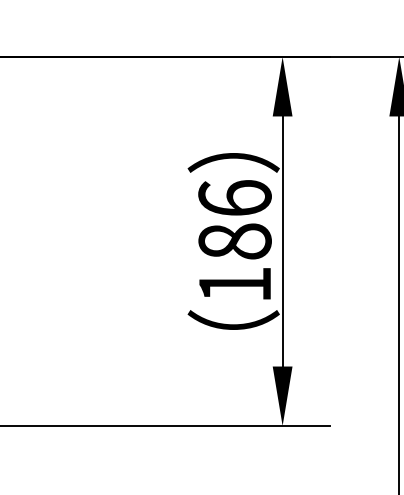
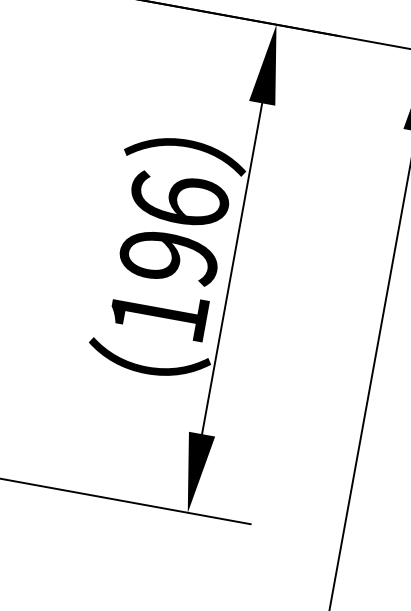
text: (234, 241) -> (168, 257), 186 -> 196

